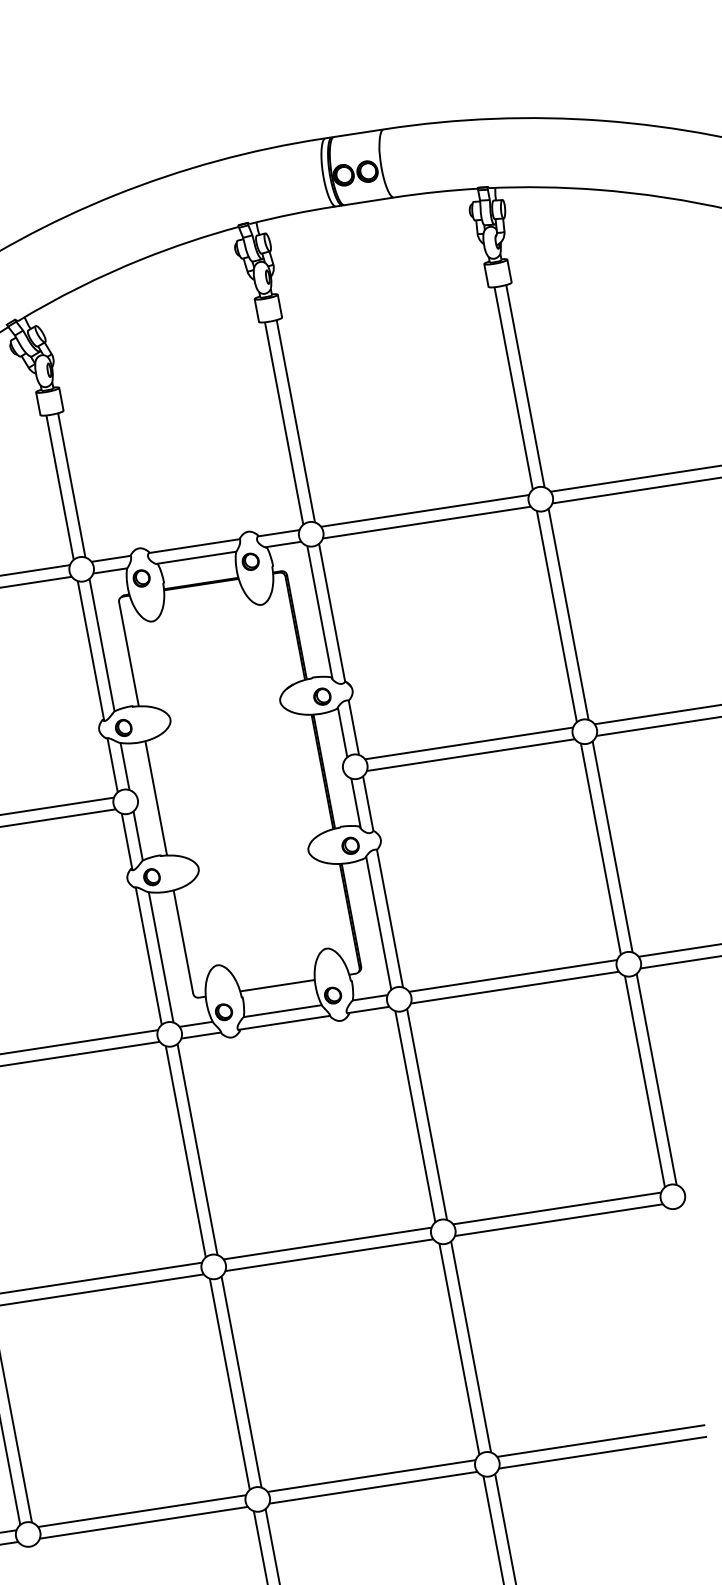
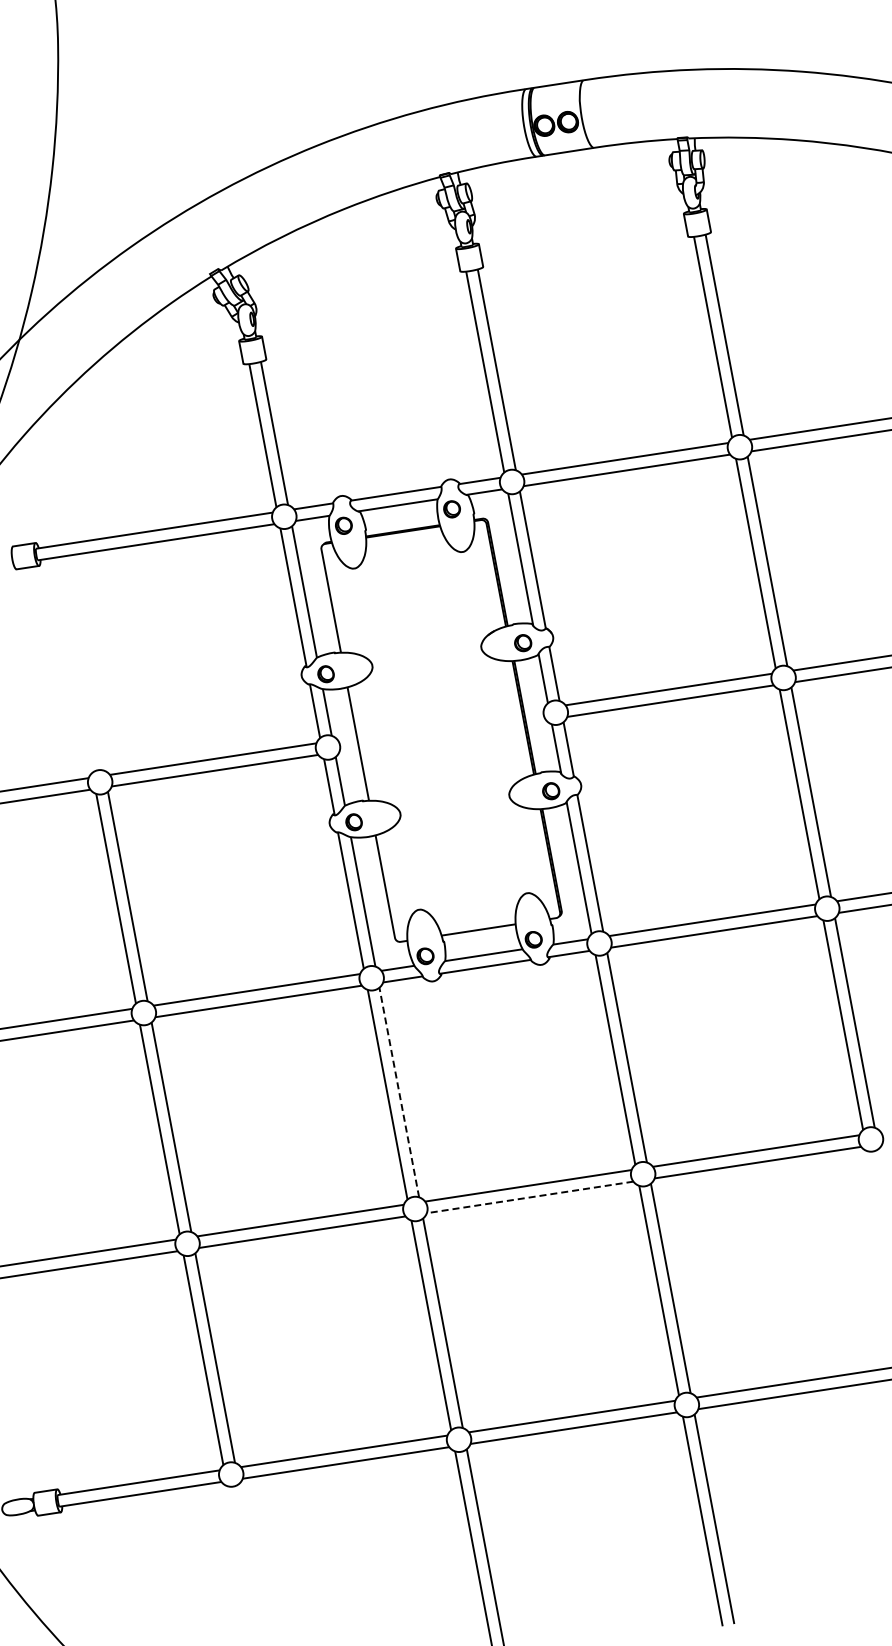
line: (197, 1149) -> (399, 1092), solid -> dashed
line: (328, 1255) -> (529, 1197), solid -> dashed

